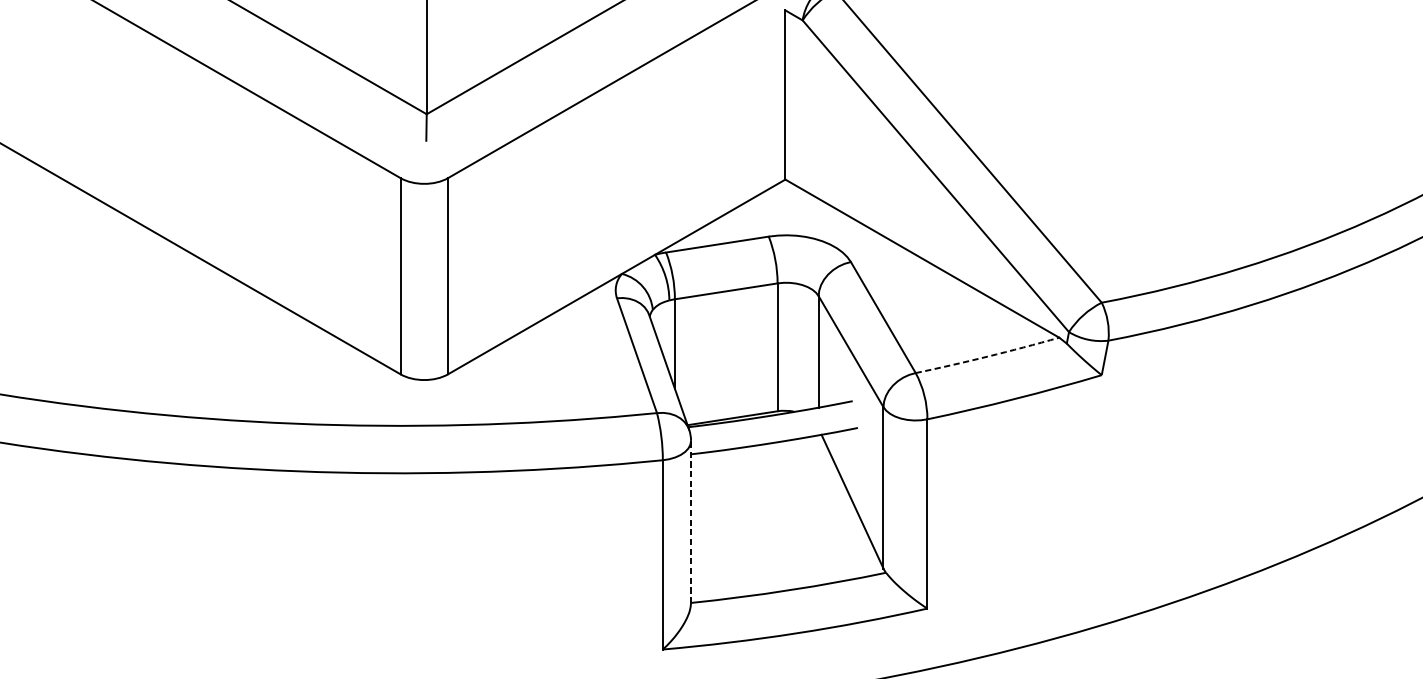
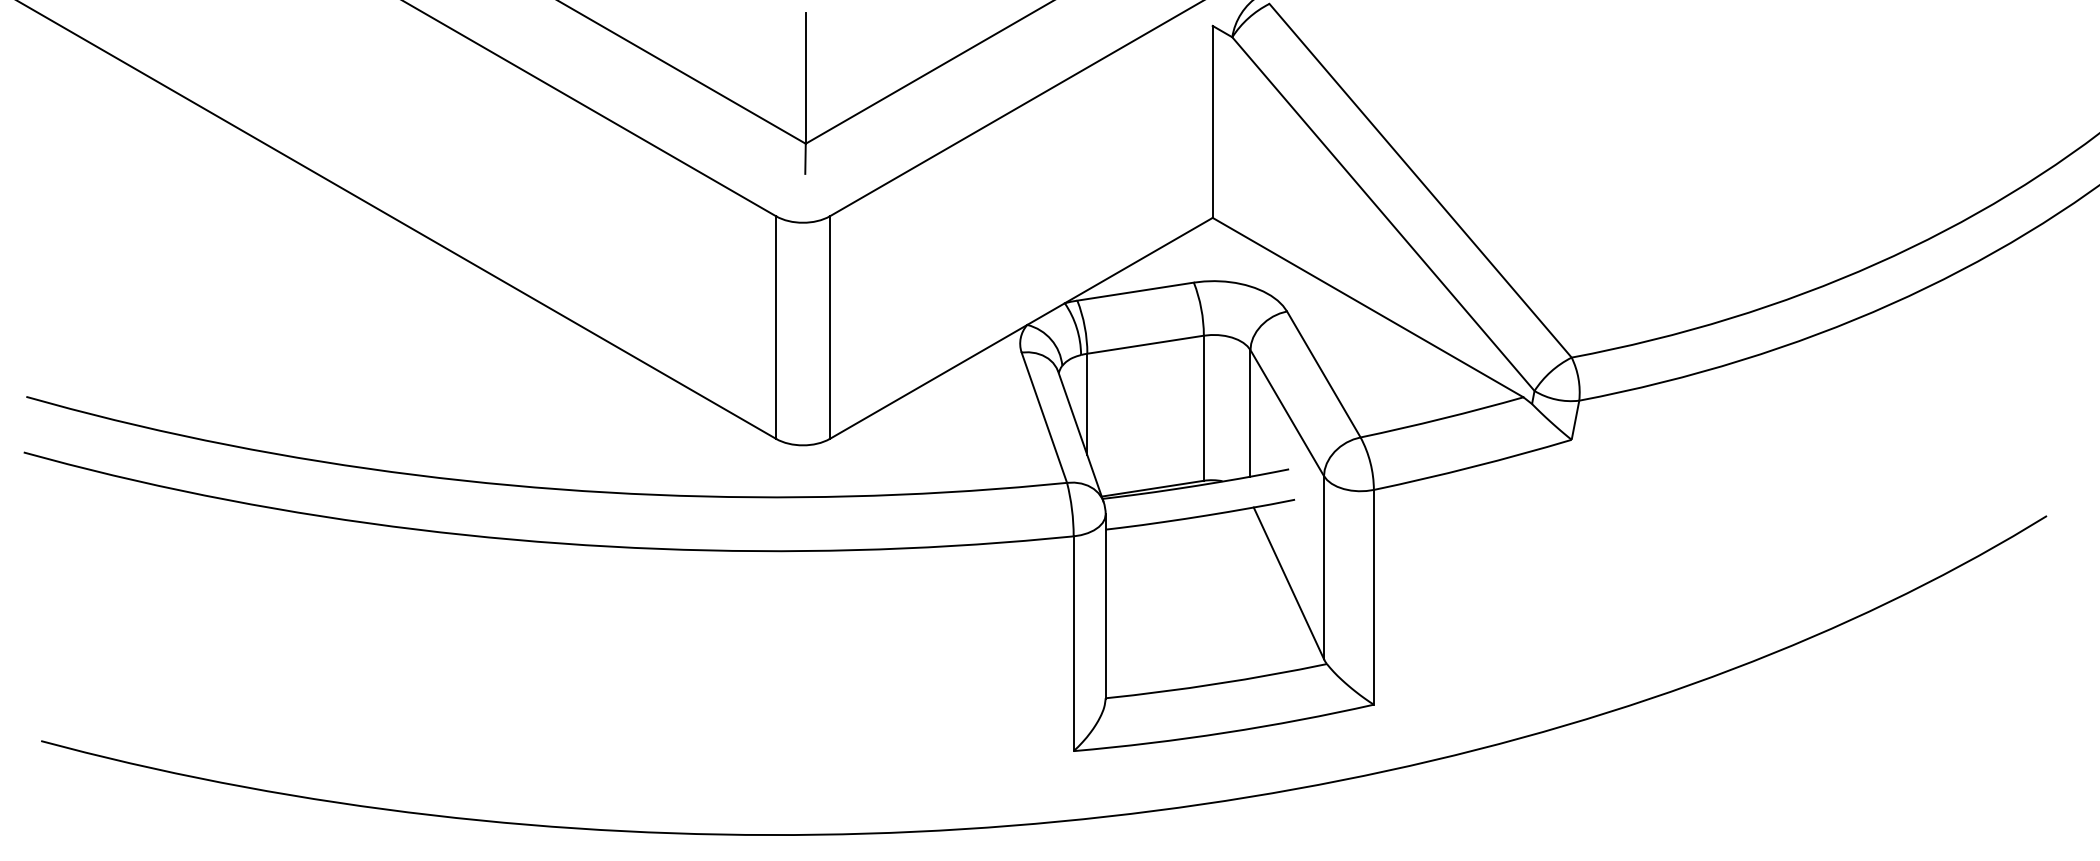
arc: (987, 356) -> (1442, 418), dashed -> solid
line: (690, 522) -> (1105, 606), dashed -> solid

